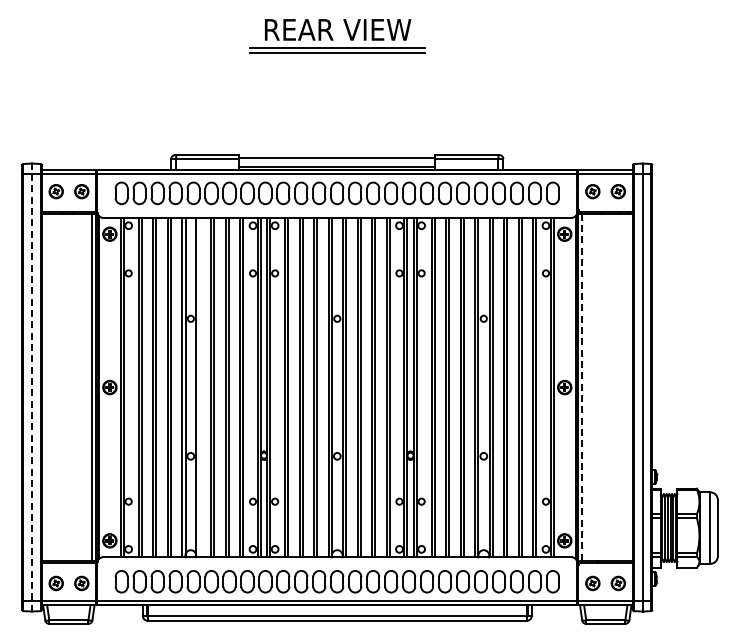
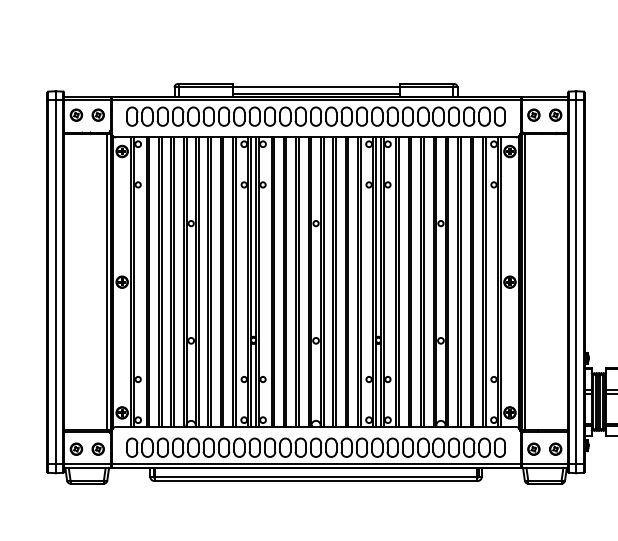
line: (31, 387) -> (55, 282), dashed -> solid
line: (199, 387) -> (198, 282), added
line: (582, 387) -> (525, 282), dashed -> solid

